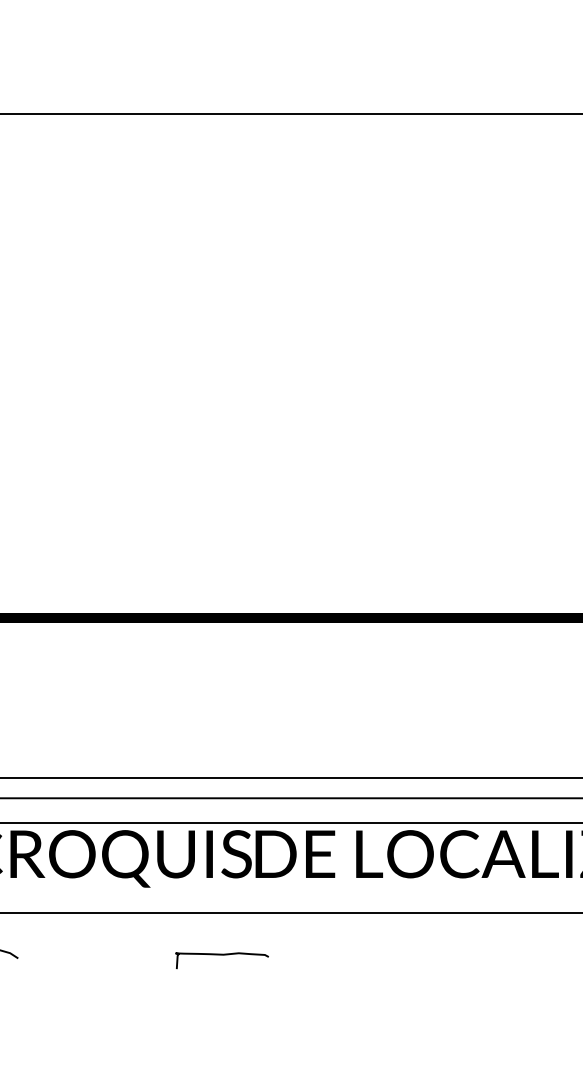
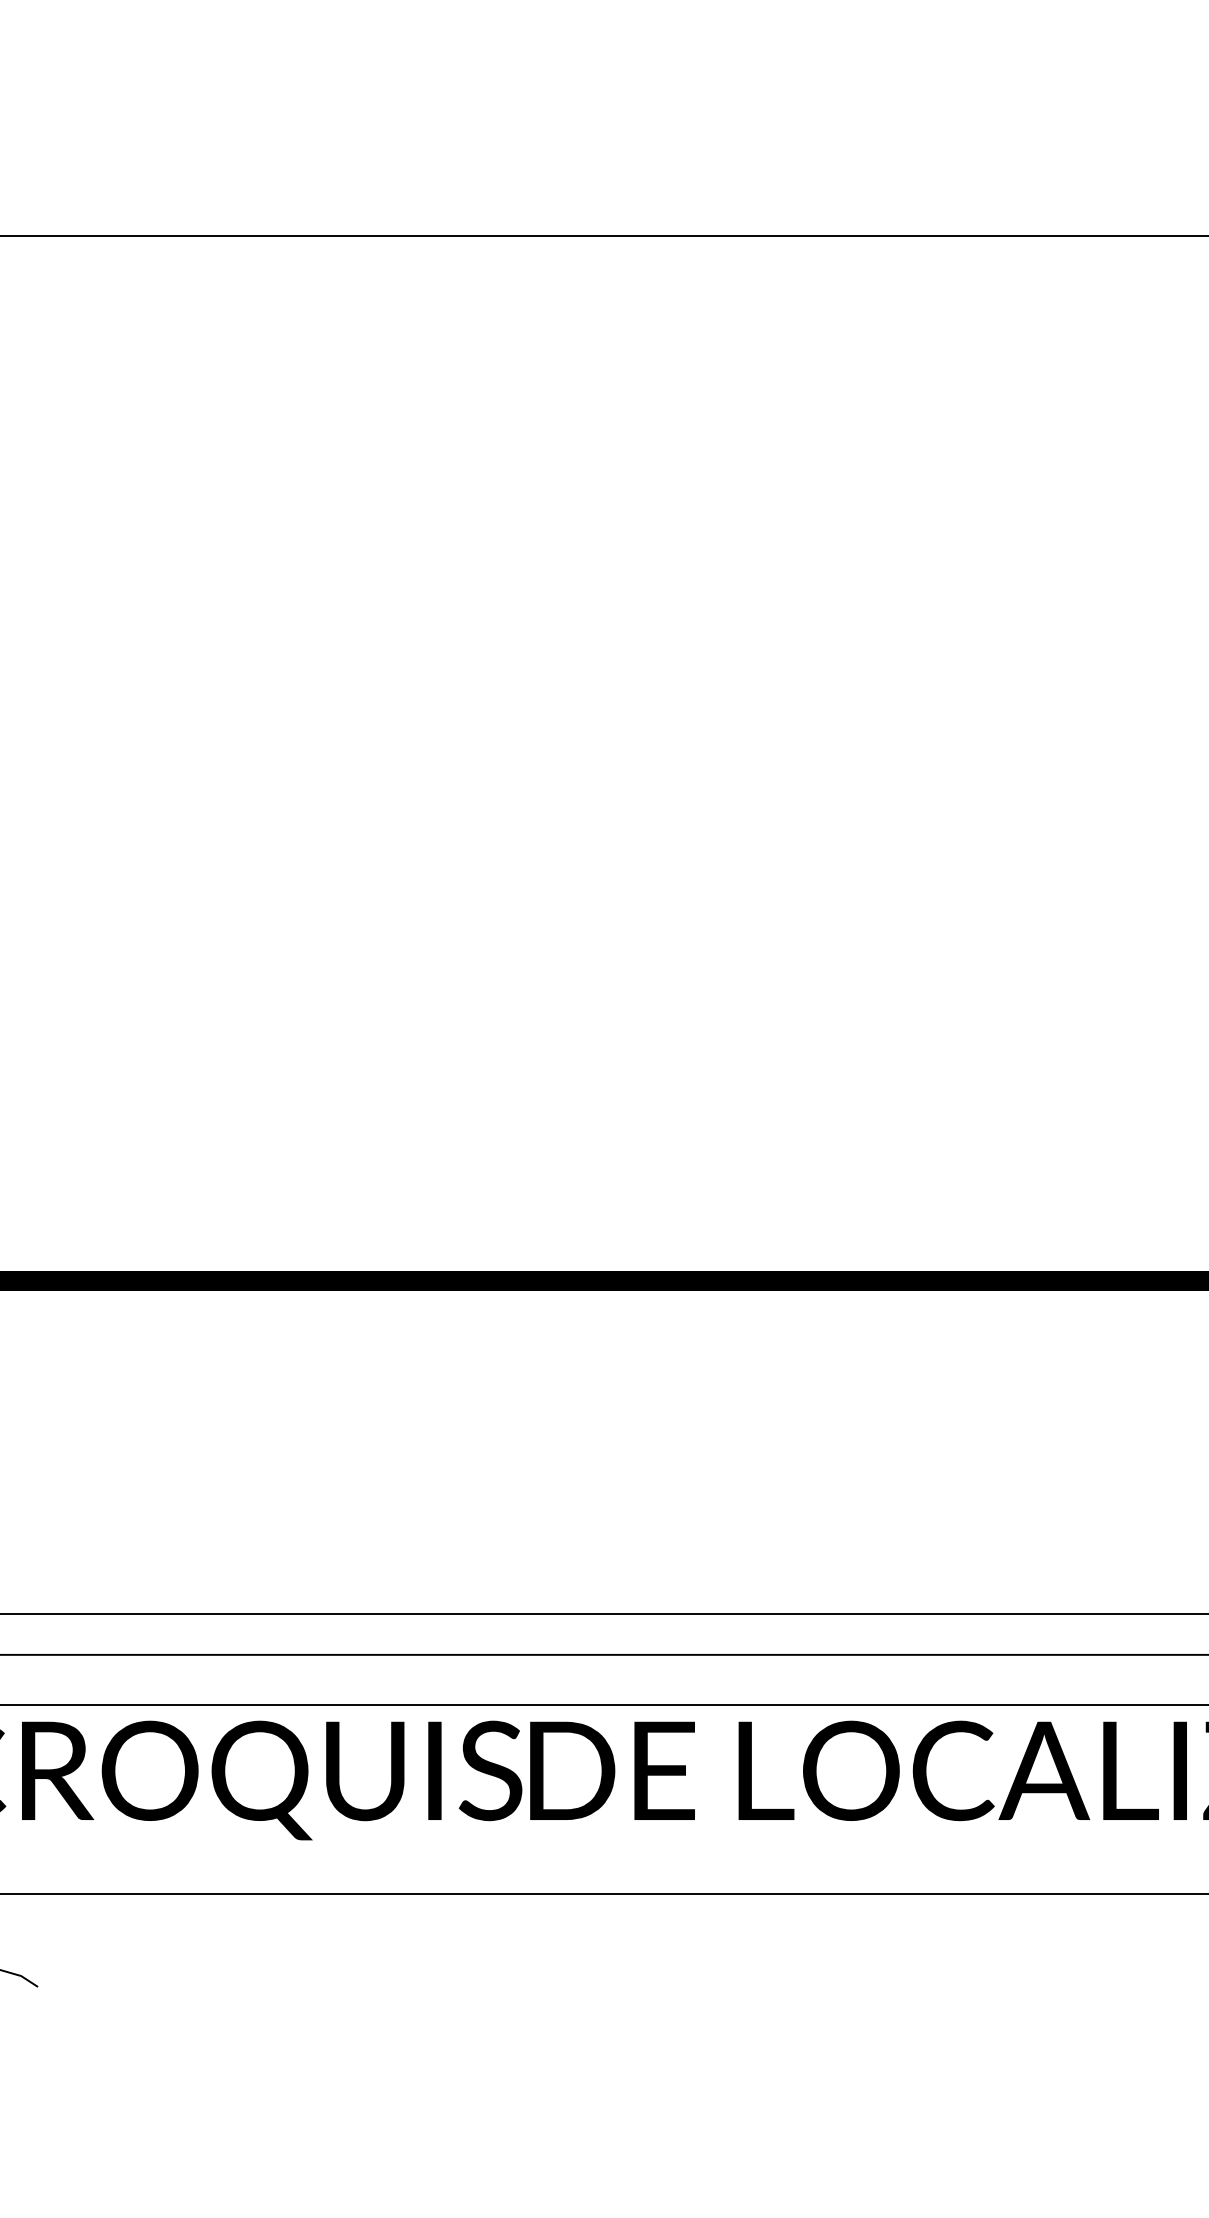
curve: (221, 955) -> (459, 1980), removed

